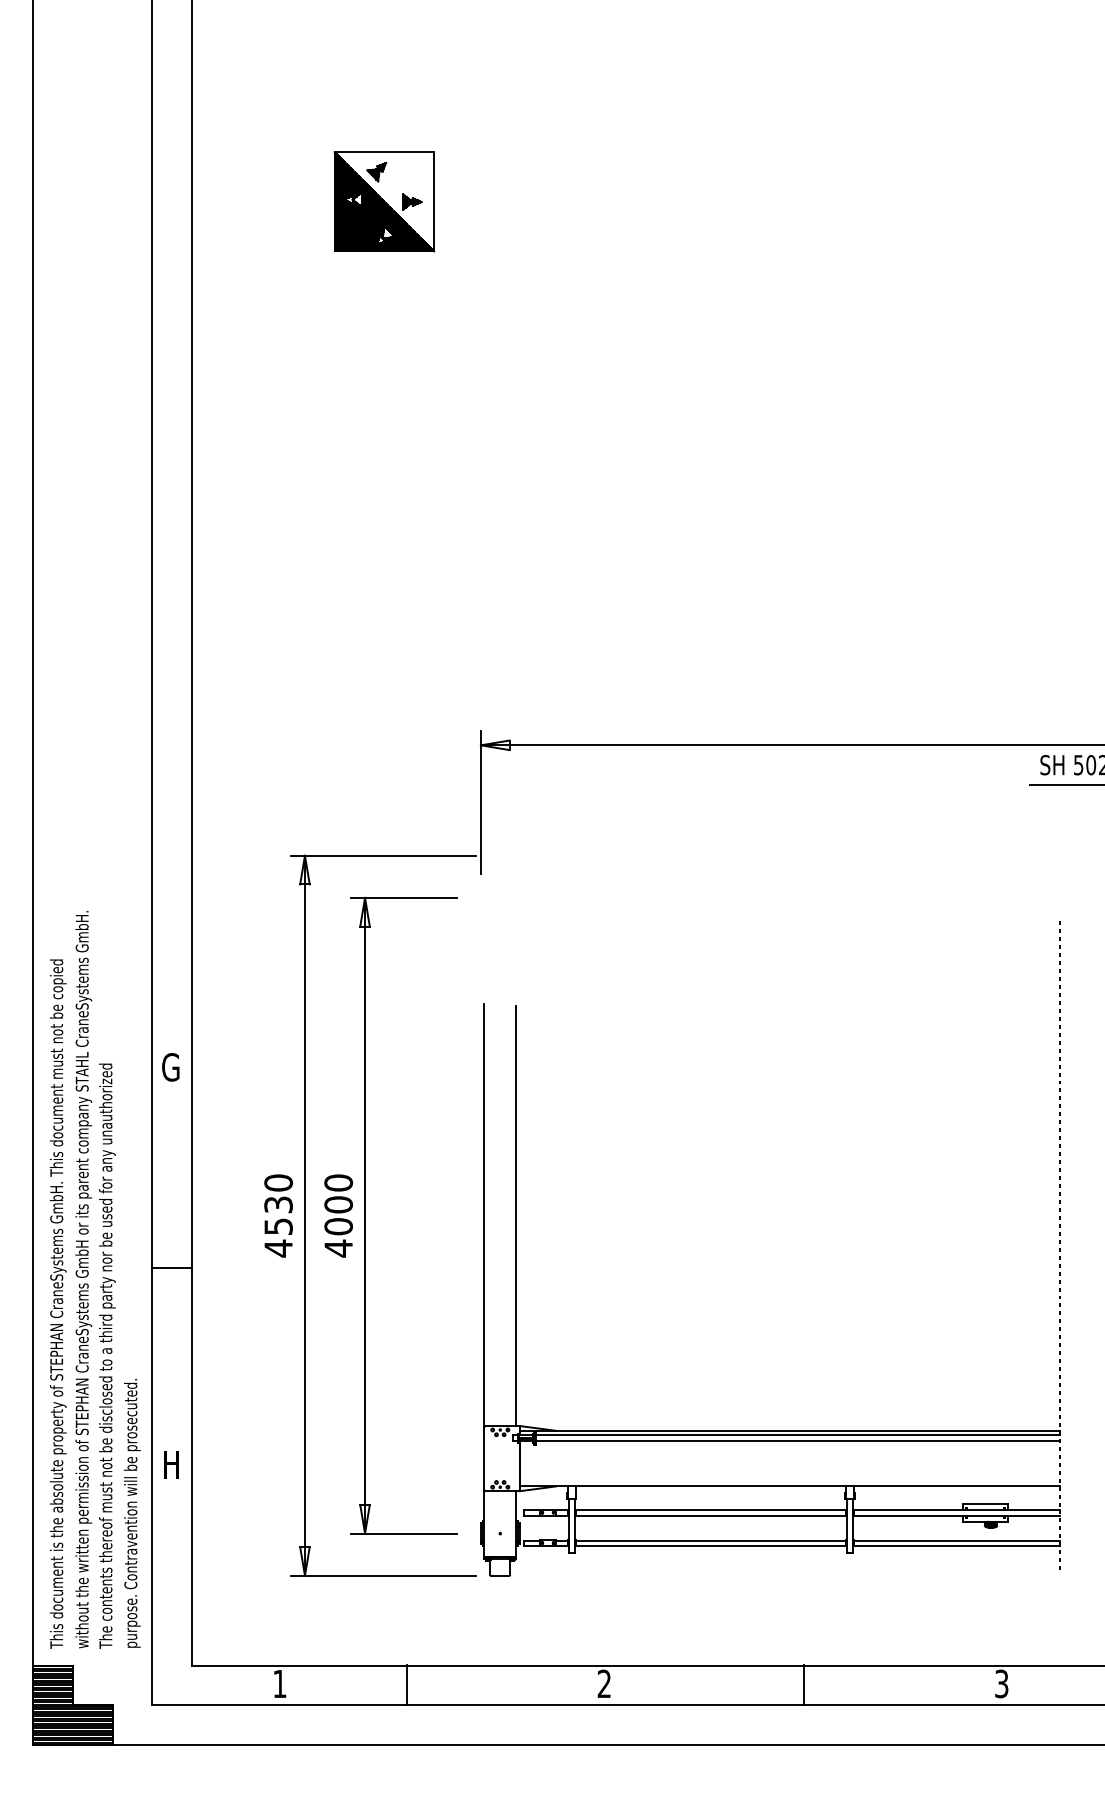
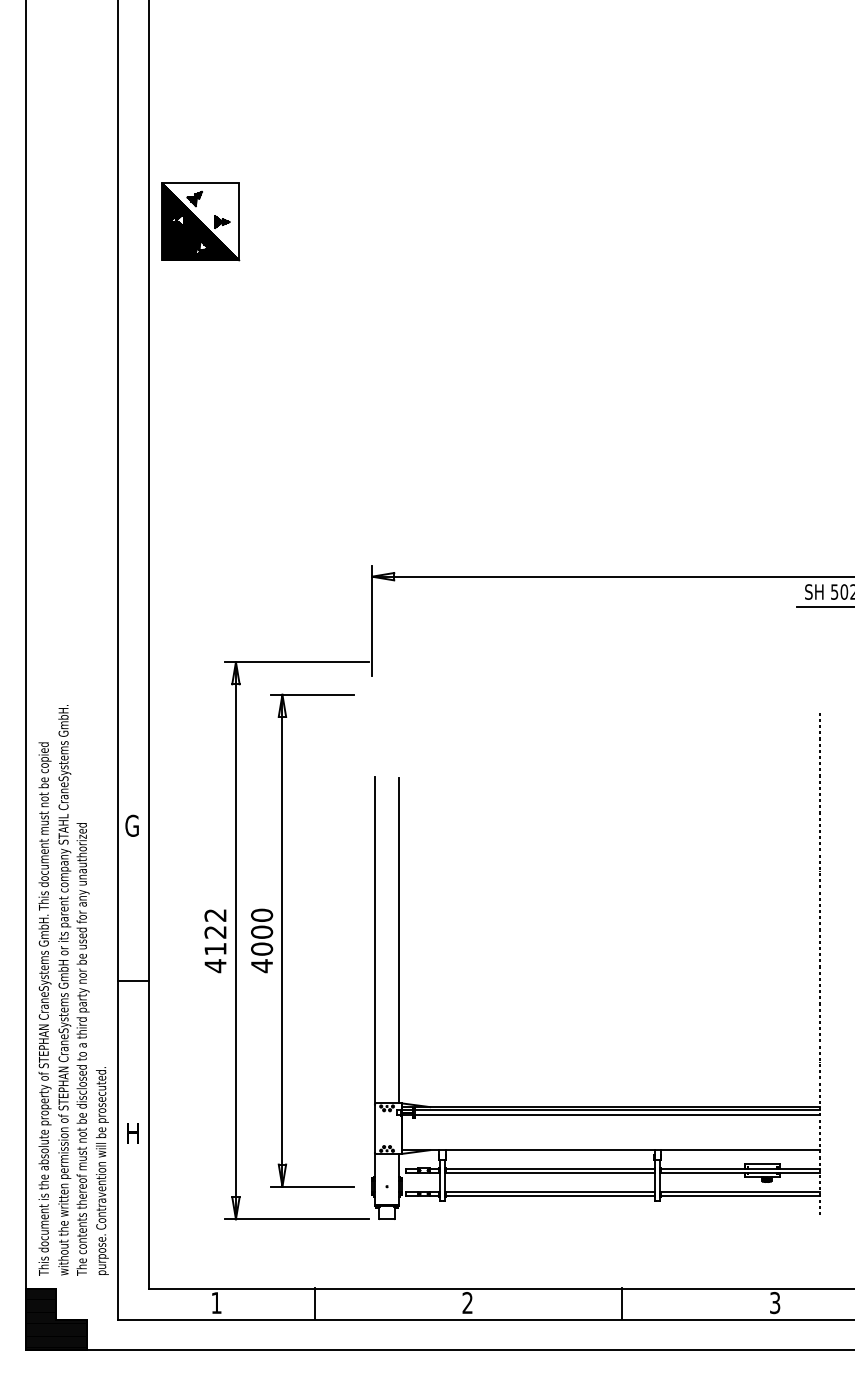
part: (384, 201) -> (200, 221), moved
text: (278, 1204) -> (215, 932), 4530 -> 4122

